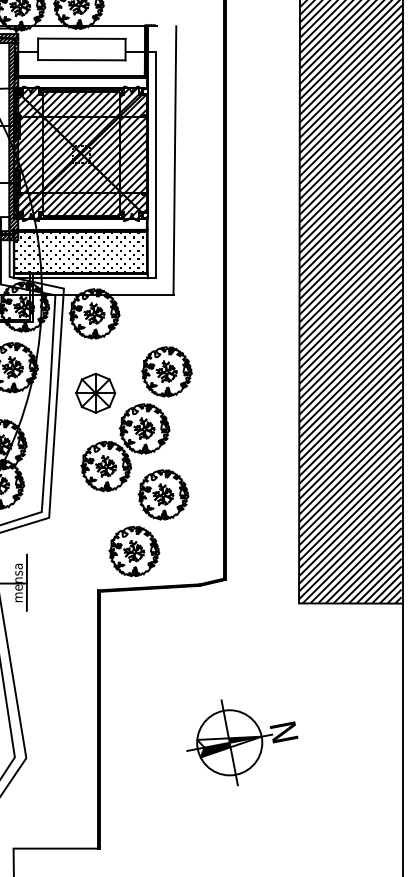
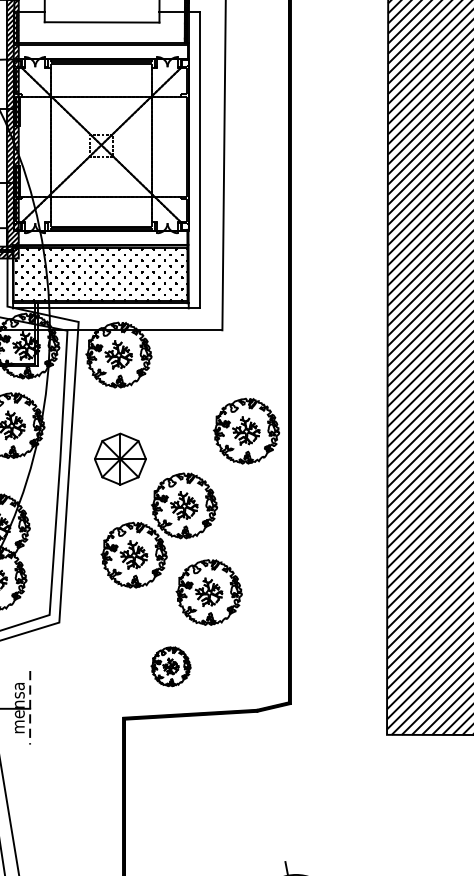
hatch: (81, 153) -> (101, 144), removed
part: (166, 371) -> (245, 430), moved
part: (134, 551) -> (171, 666), size x0.6
line: (26, 583) -> (29, 708), solid -> dashed

